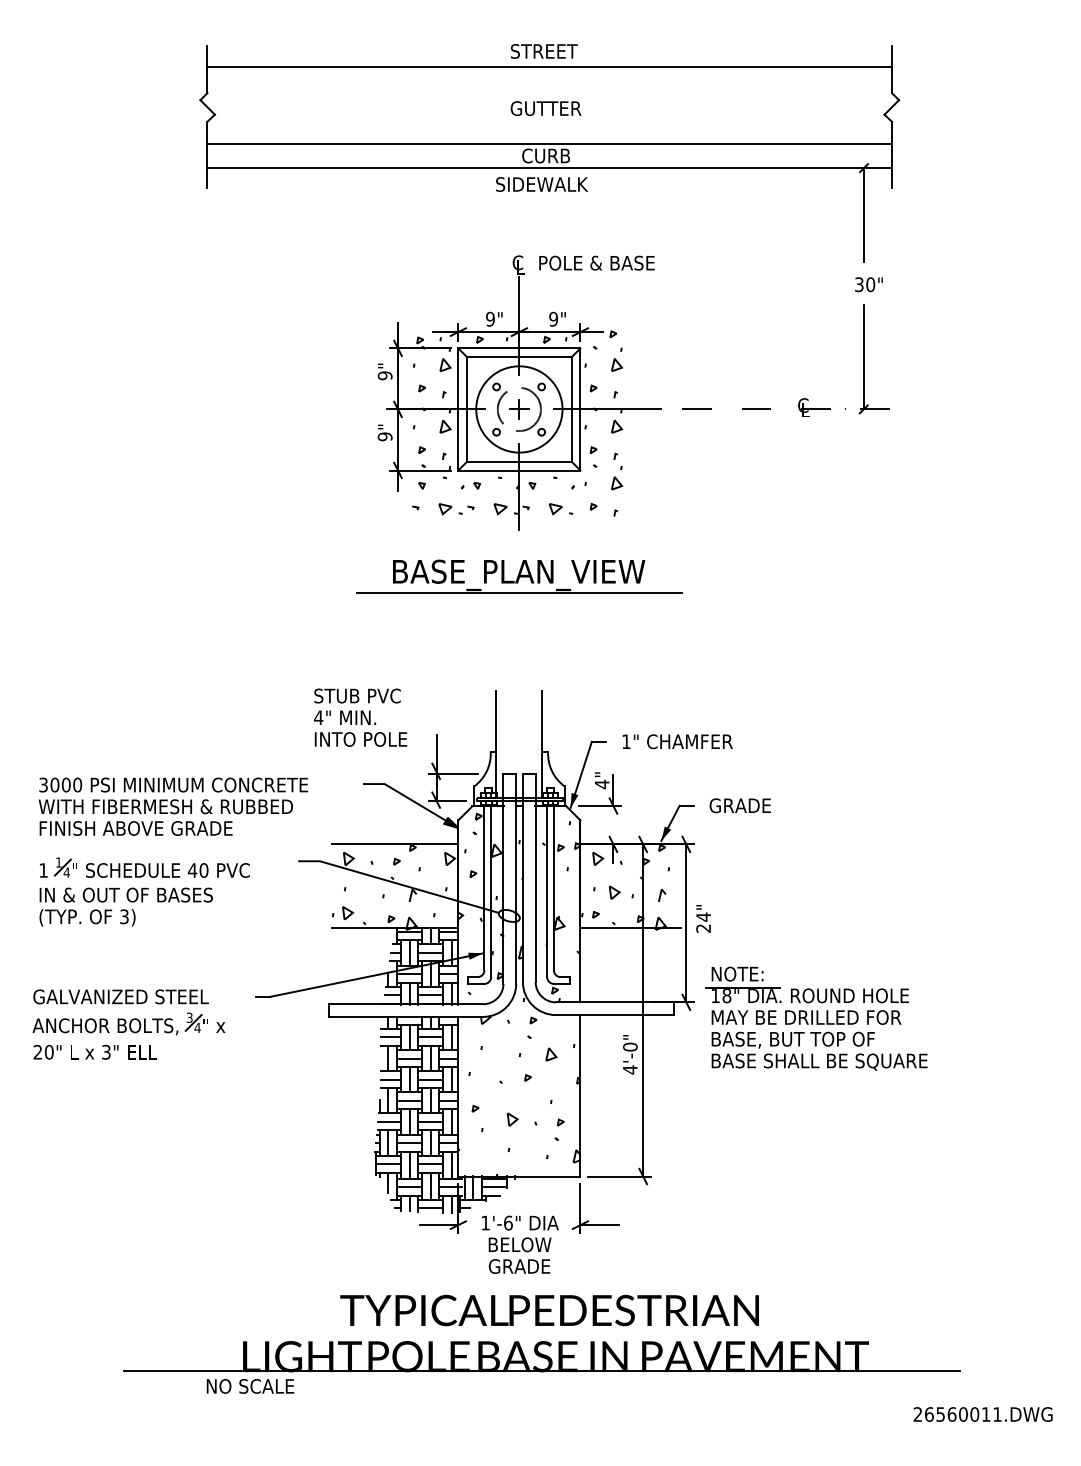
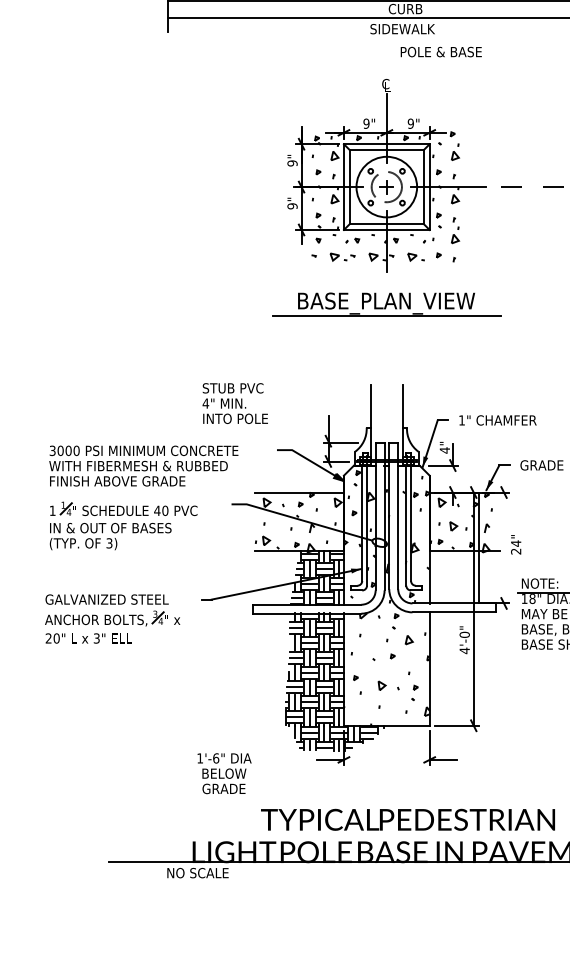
text: (596, 262) -> (440, 51), moved
text: (360, 717) -> (235, 403), moved
line: (686, 923) -> (479, 548), moved
text: (520, 1244) -> (224, 773), moved

